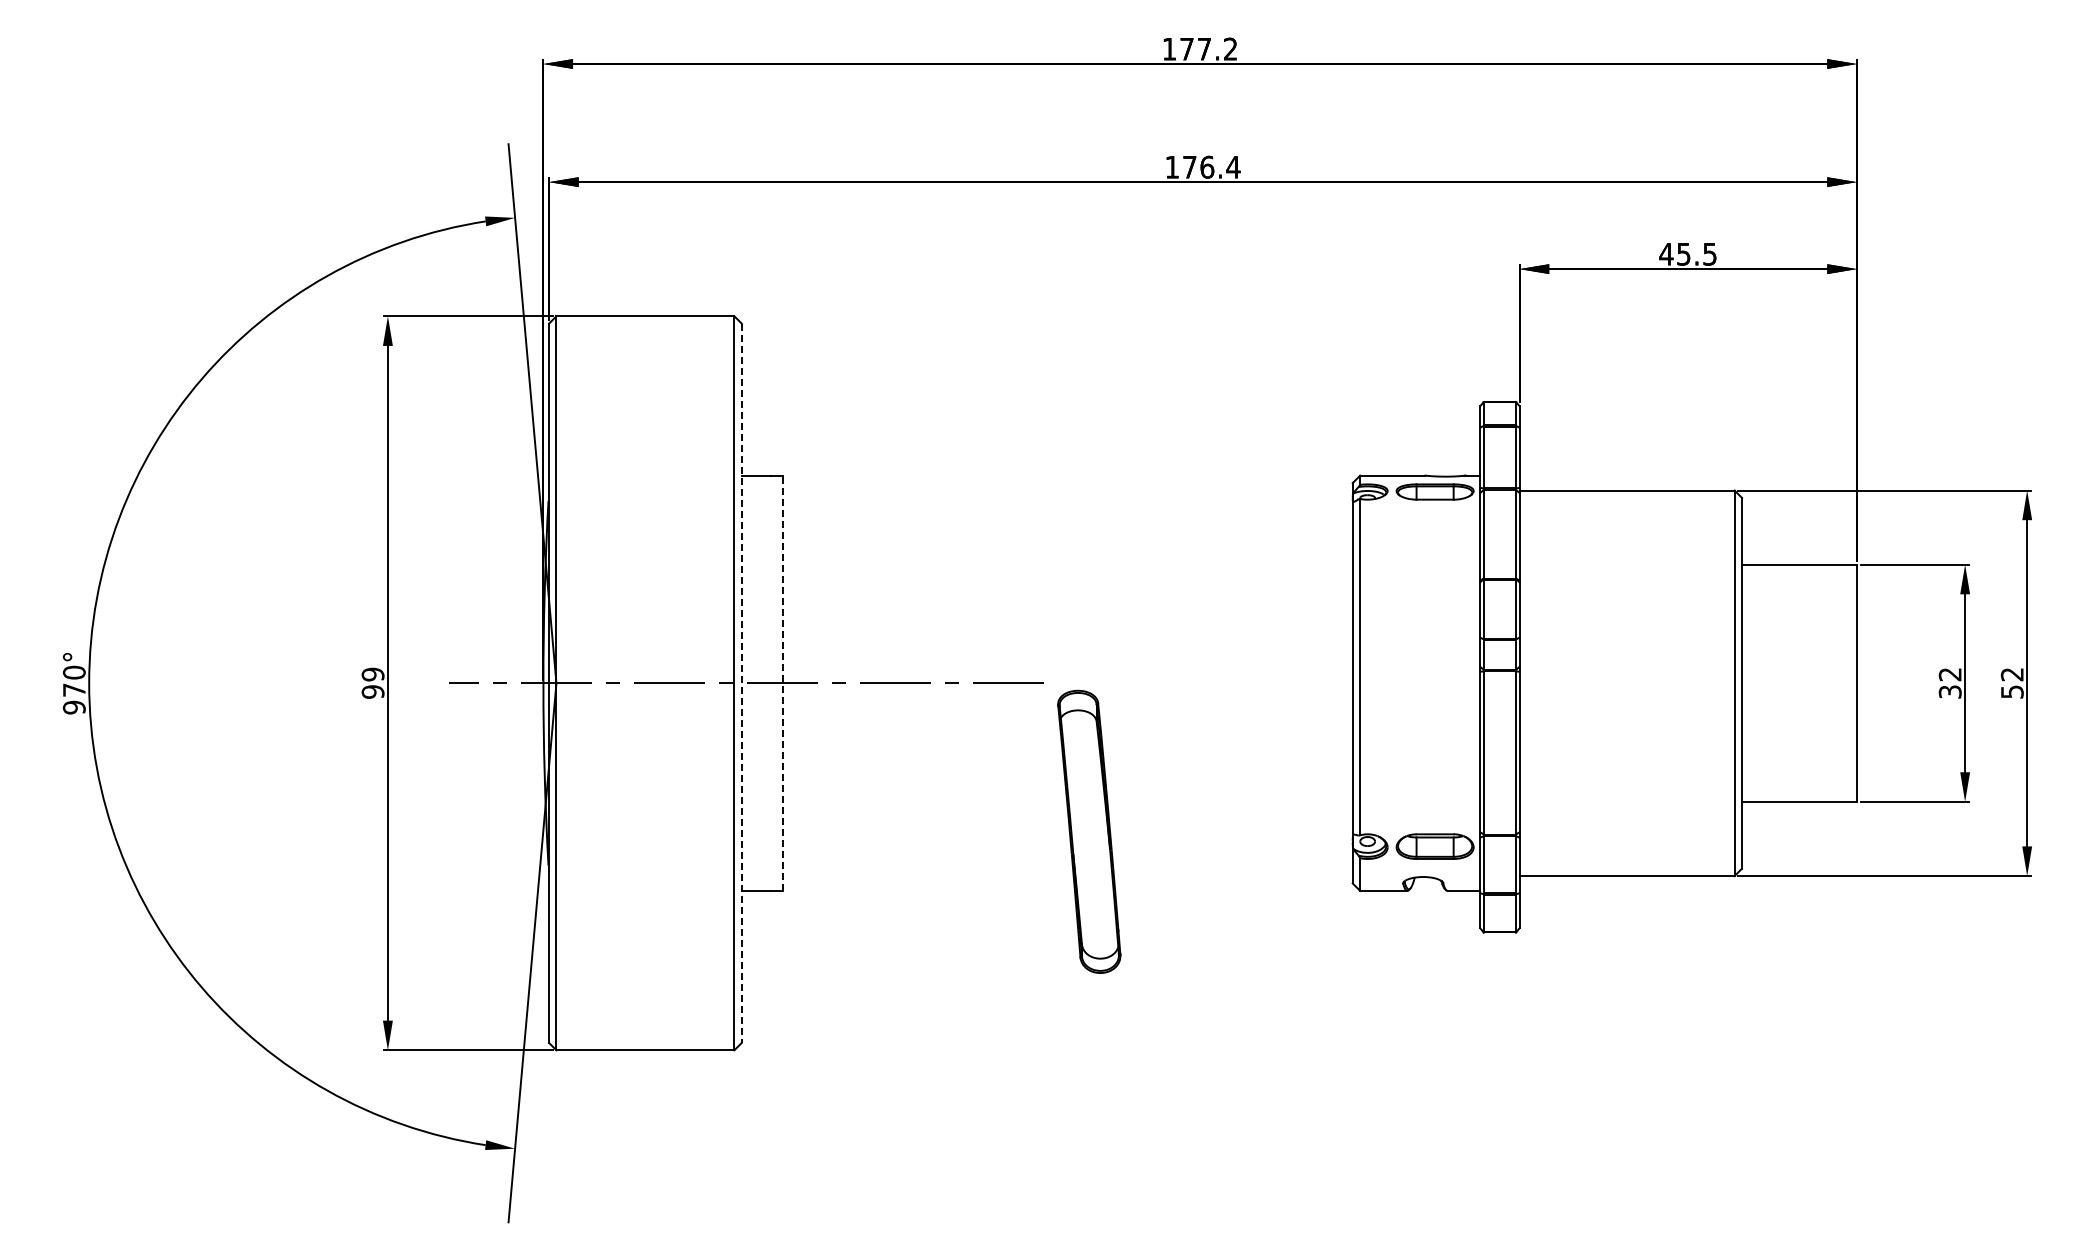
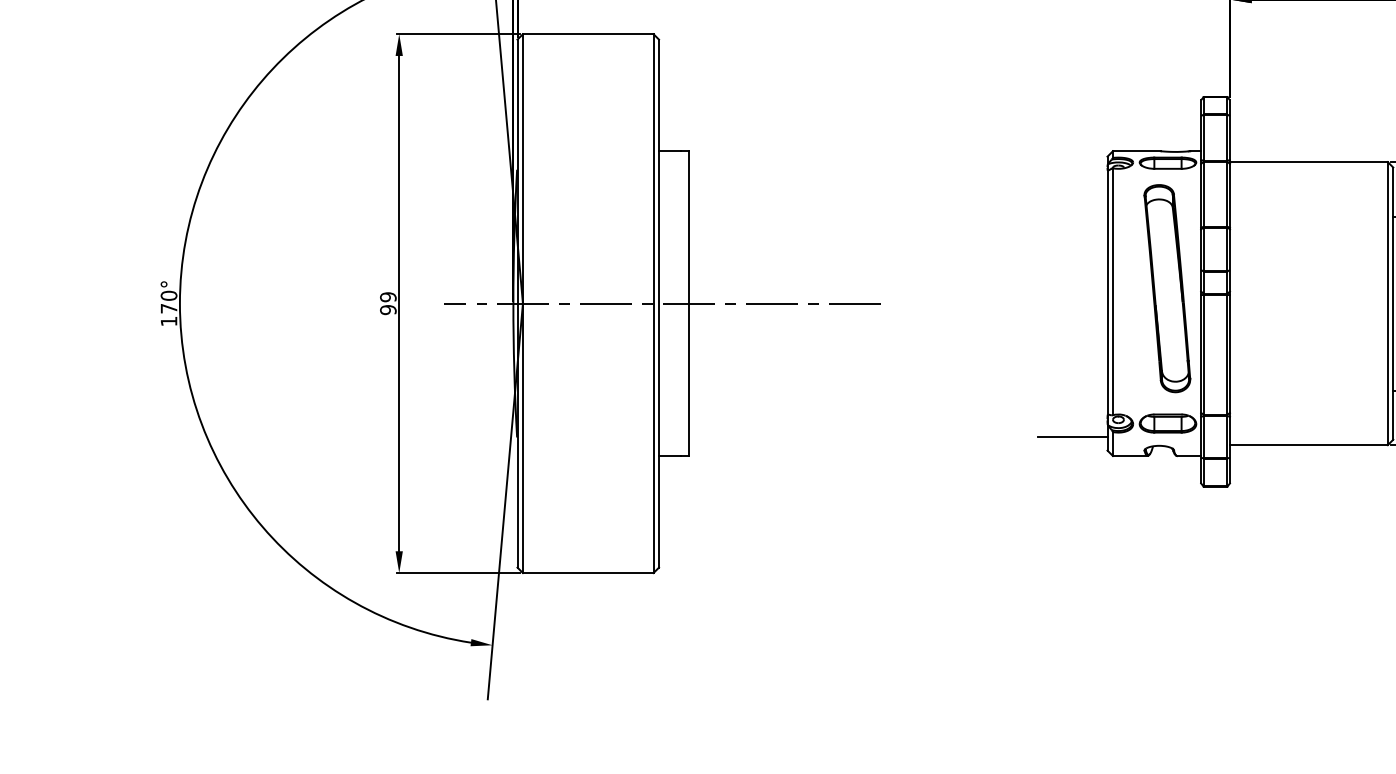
line: (741, 683) -> (658, 303), dashed -> solid
line: (782, 683) -> (688, 303), dashed -> solid
text: (73, 707) -> (168, 321), 970° -> 170°
part: (1089, 831) -> (1167, 288), moved
line: (1305, 864) -> (1072, 436), added

